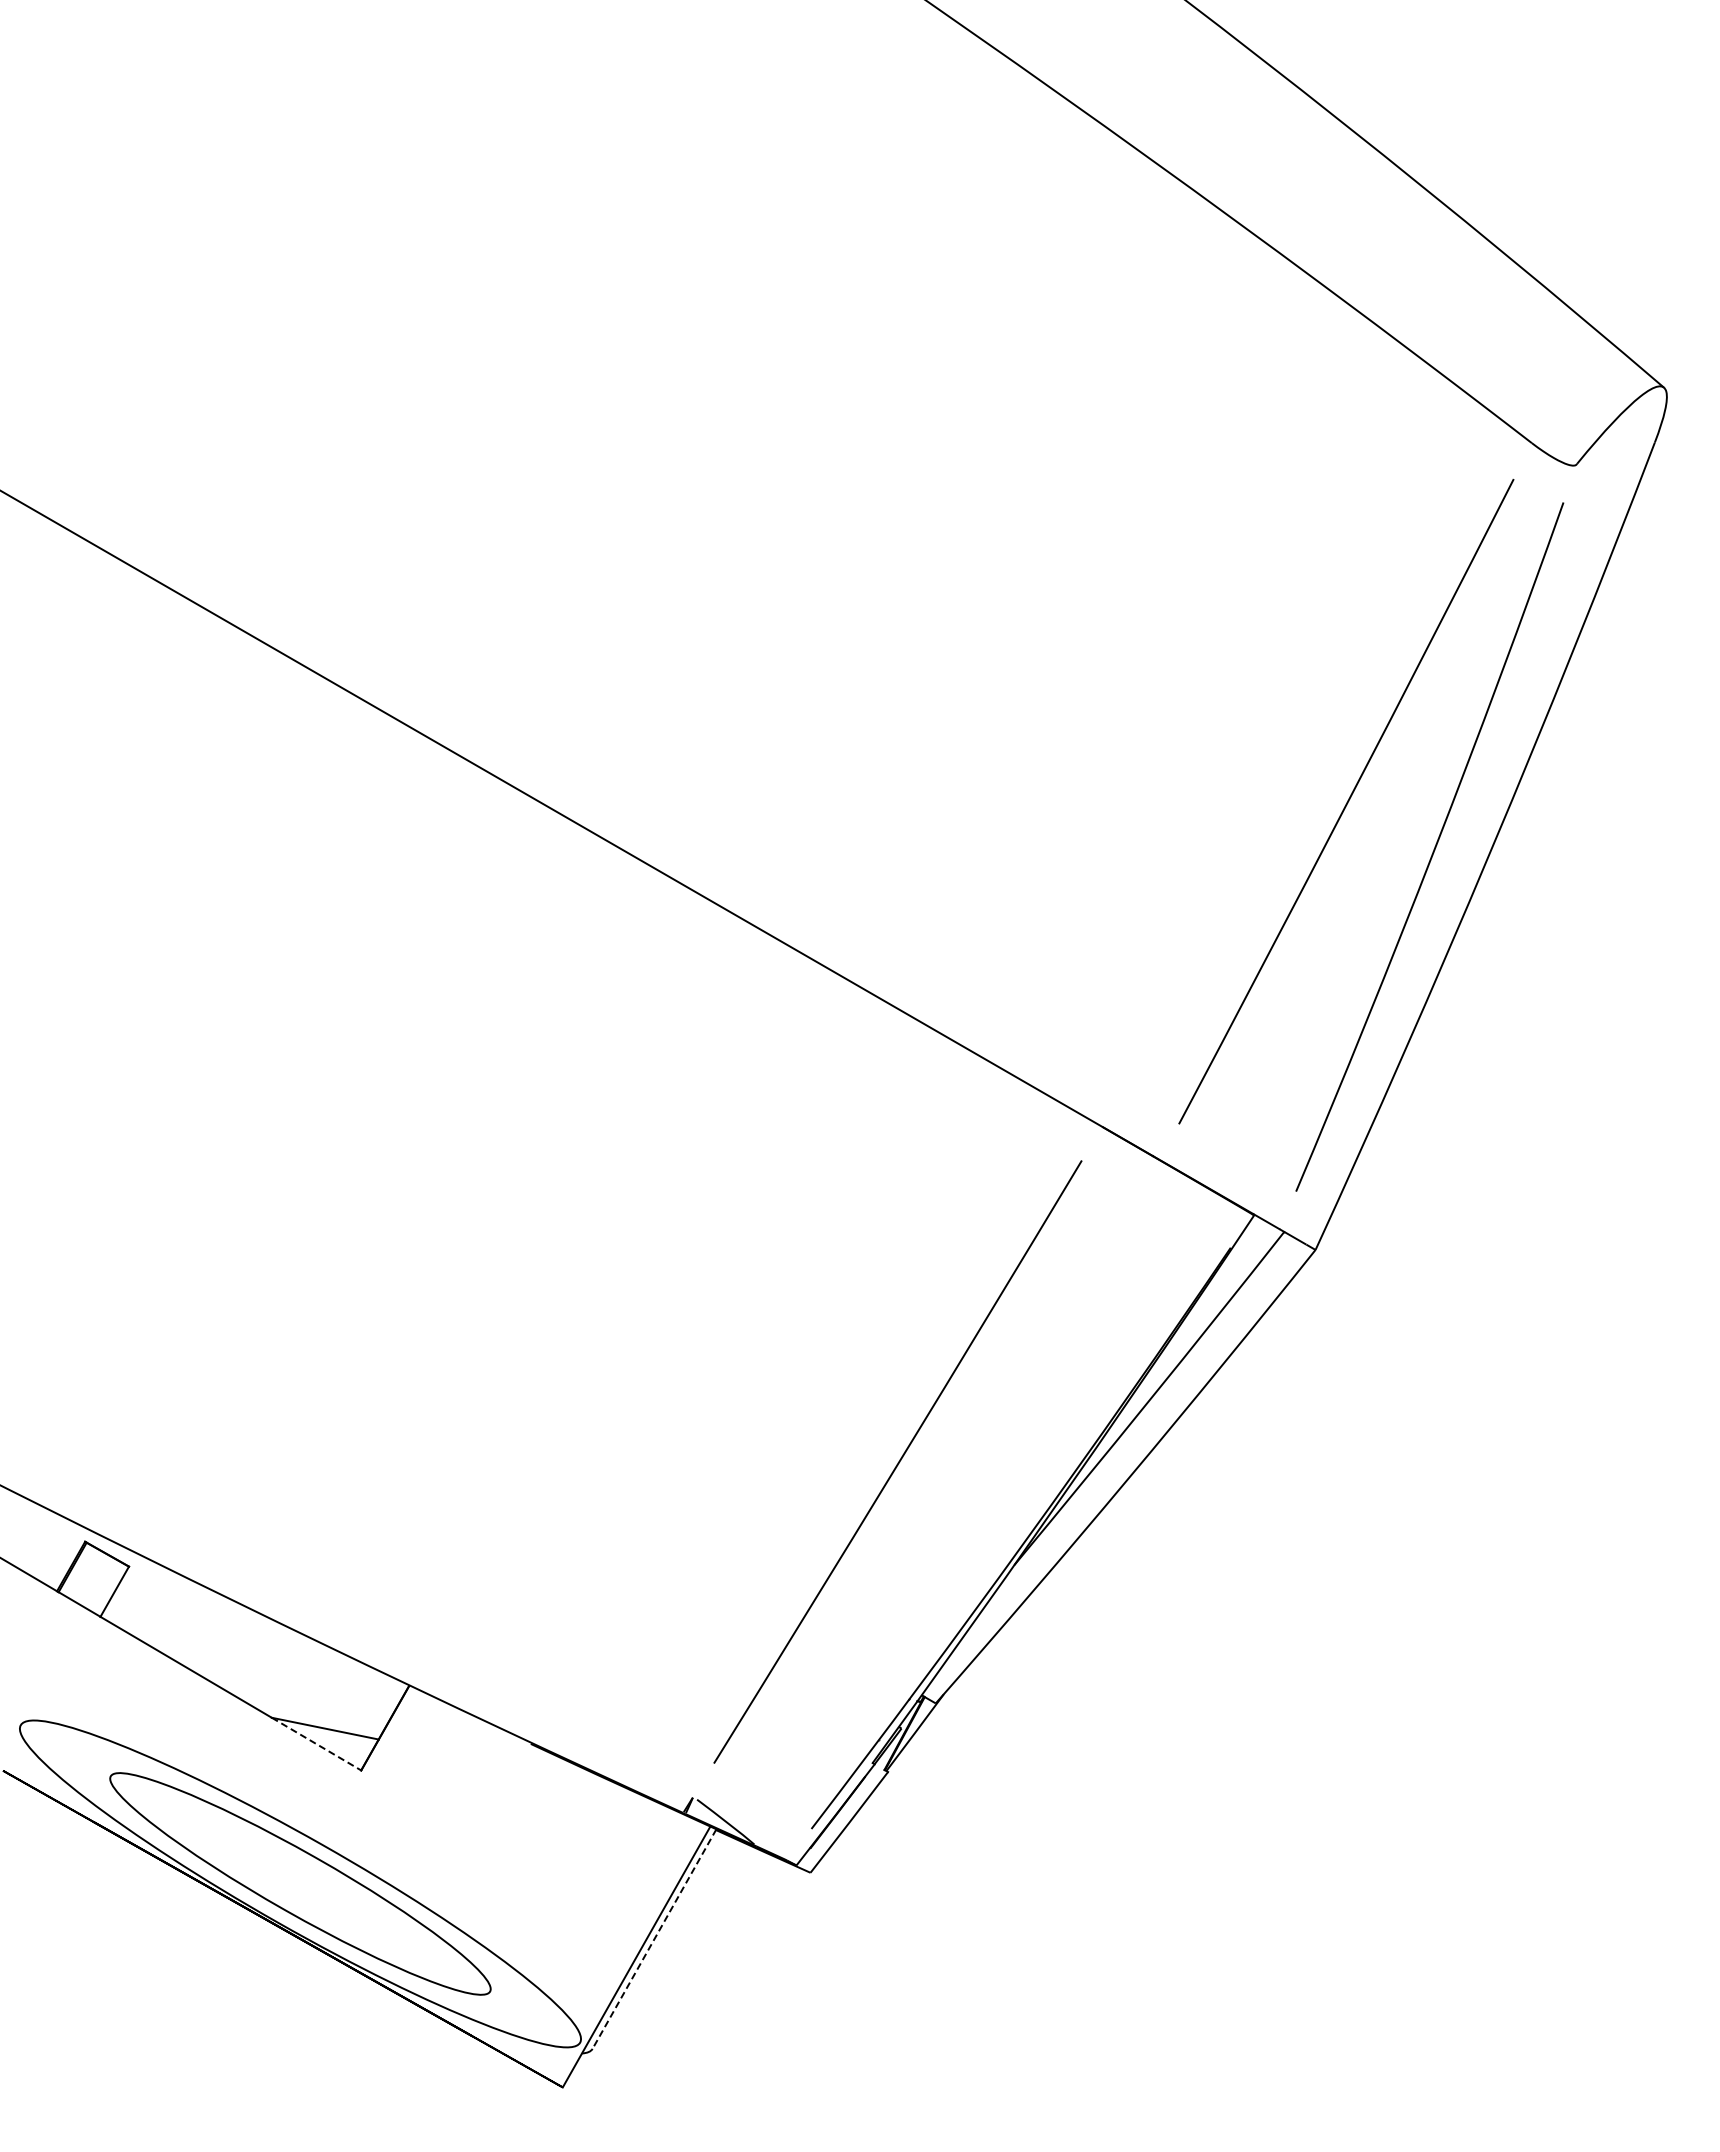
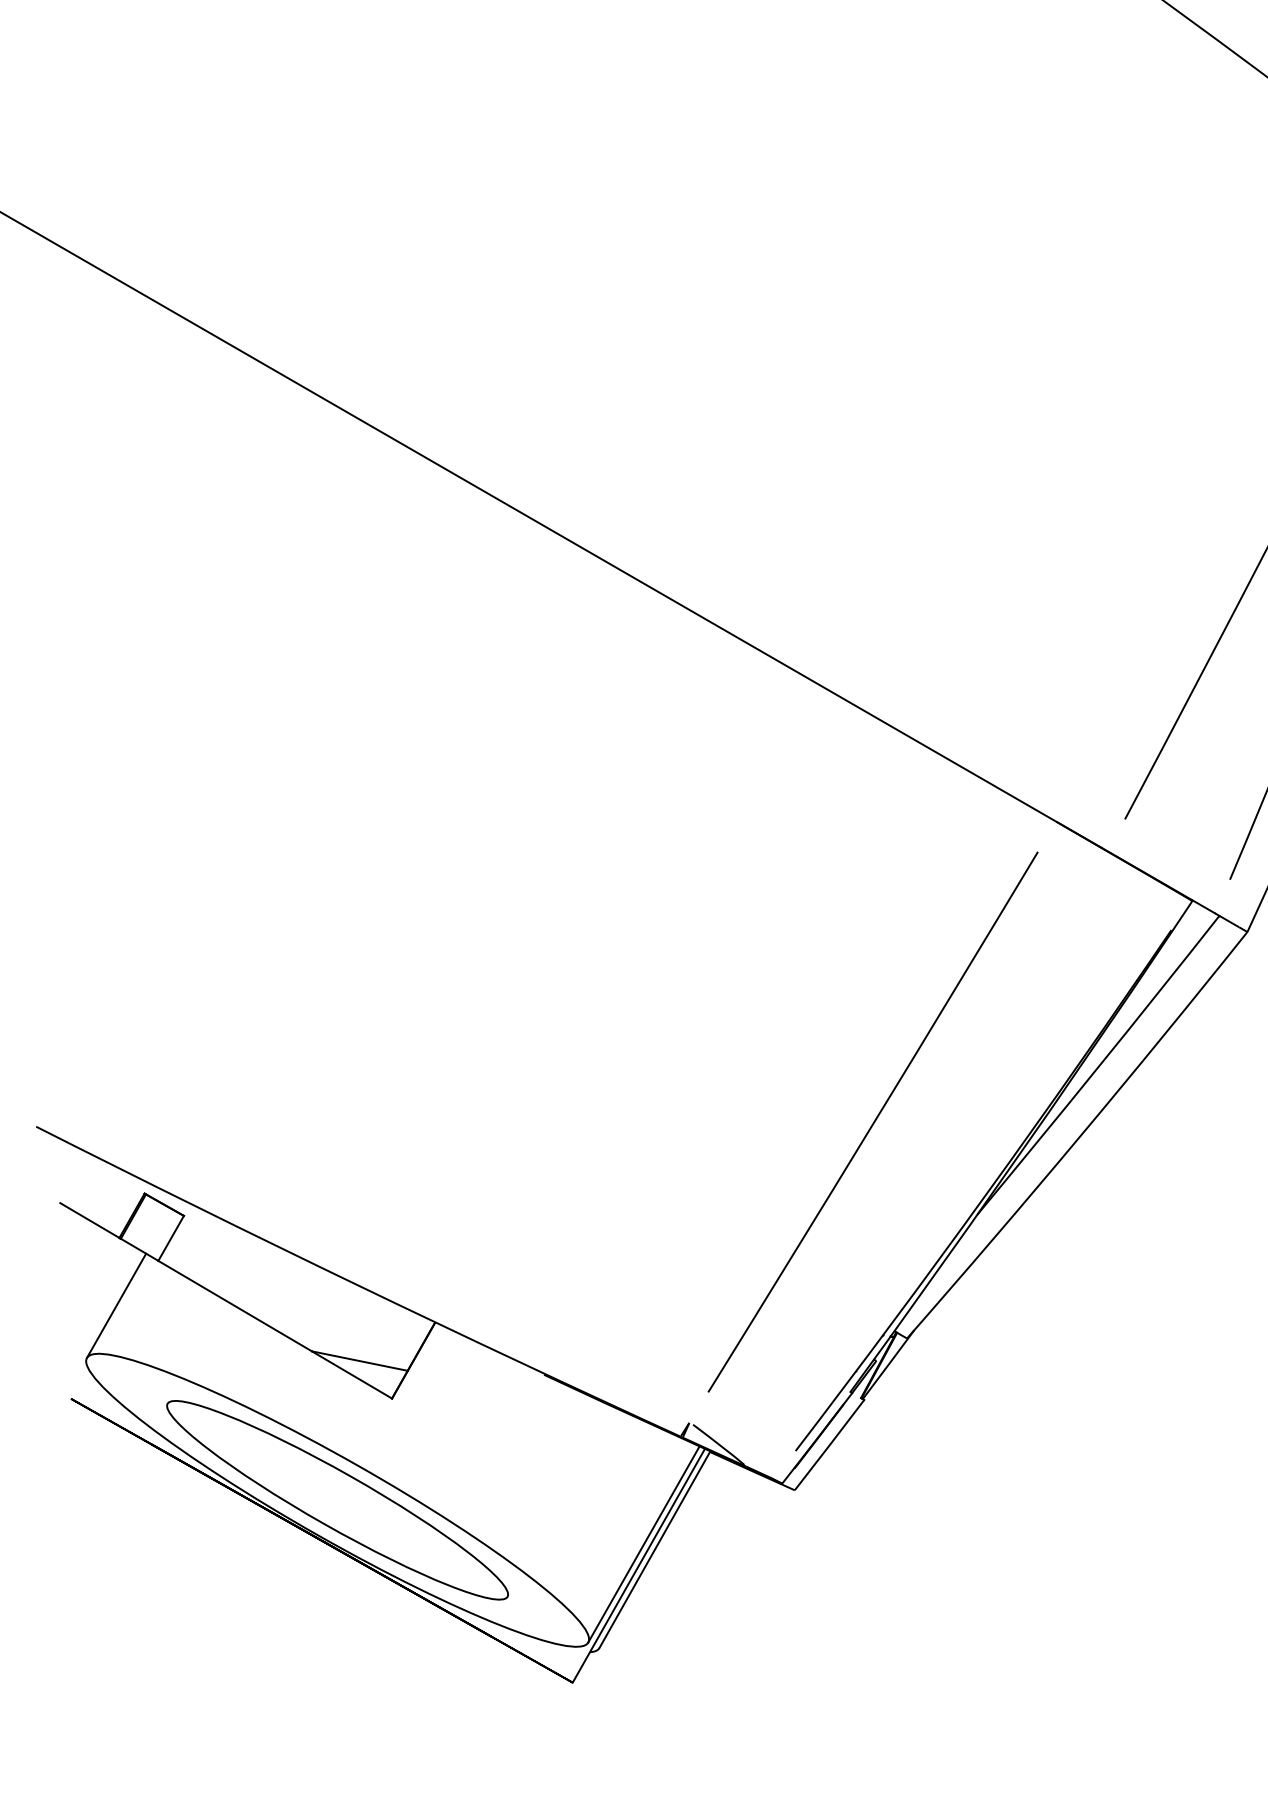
line: (53, 1666) -> (116, 1305), added
line: (316, 1744) -> (351, 1375), dashed -> solid
line: (642, 1932) -> (644, 1543), added
line: (654, 1939) -> (654, 1550), dashed -> solid

